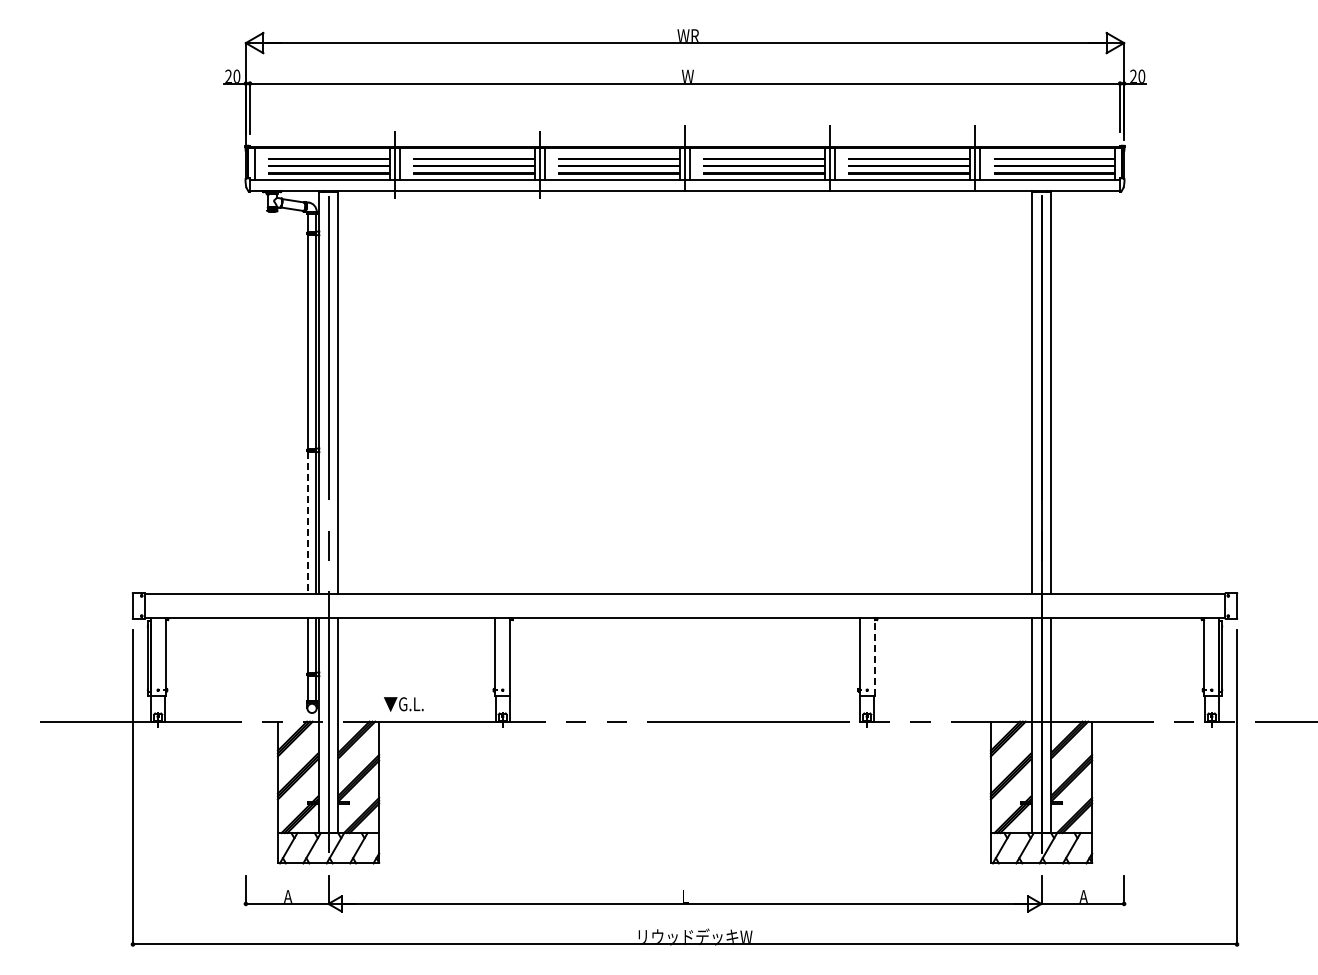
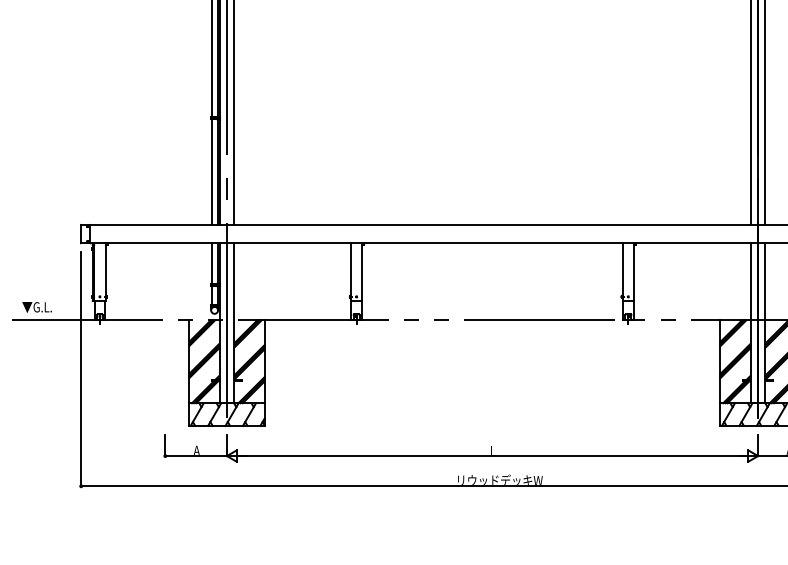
line: (307, 523) -> (211, 172), dashed -> solid
line: (874, 656) -> (633, 271), dashed -> solid
text: (403, 704) -> (36, 307), moved

